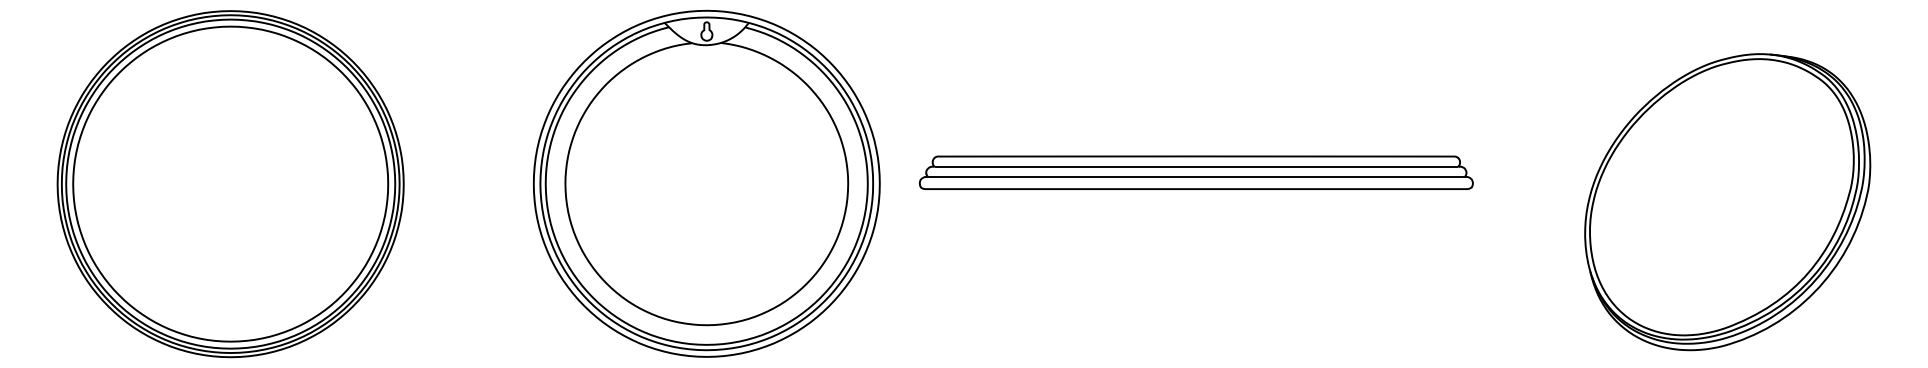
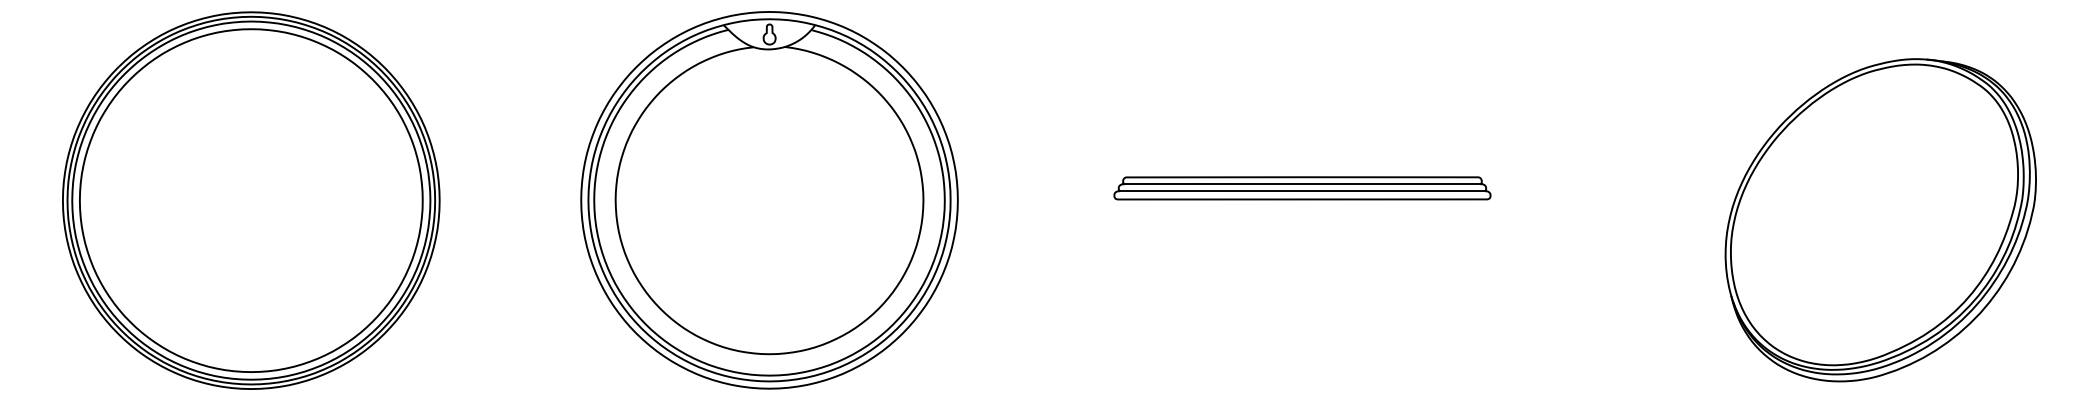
part: (1196, 172) -> (1302, 188), size x0.62

